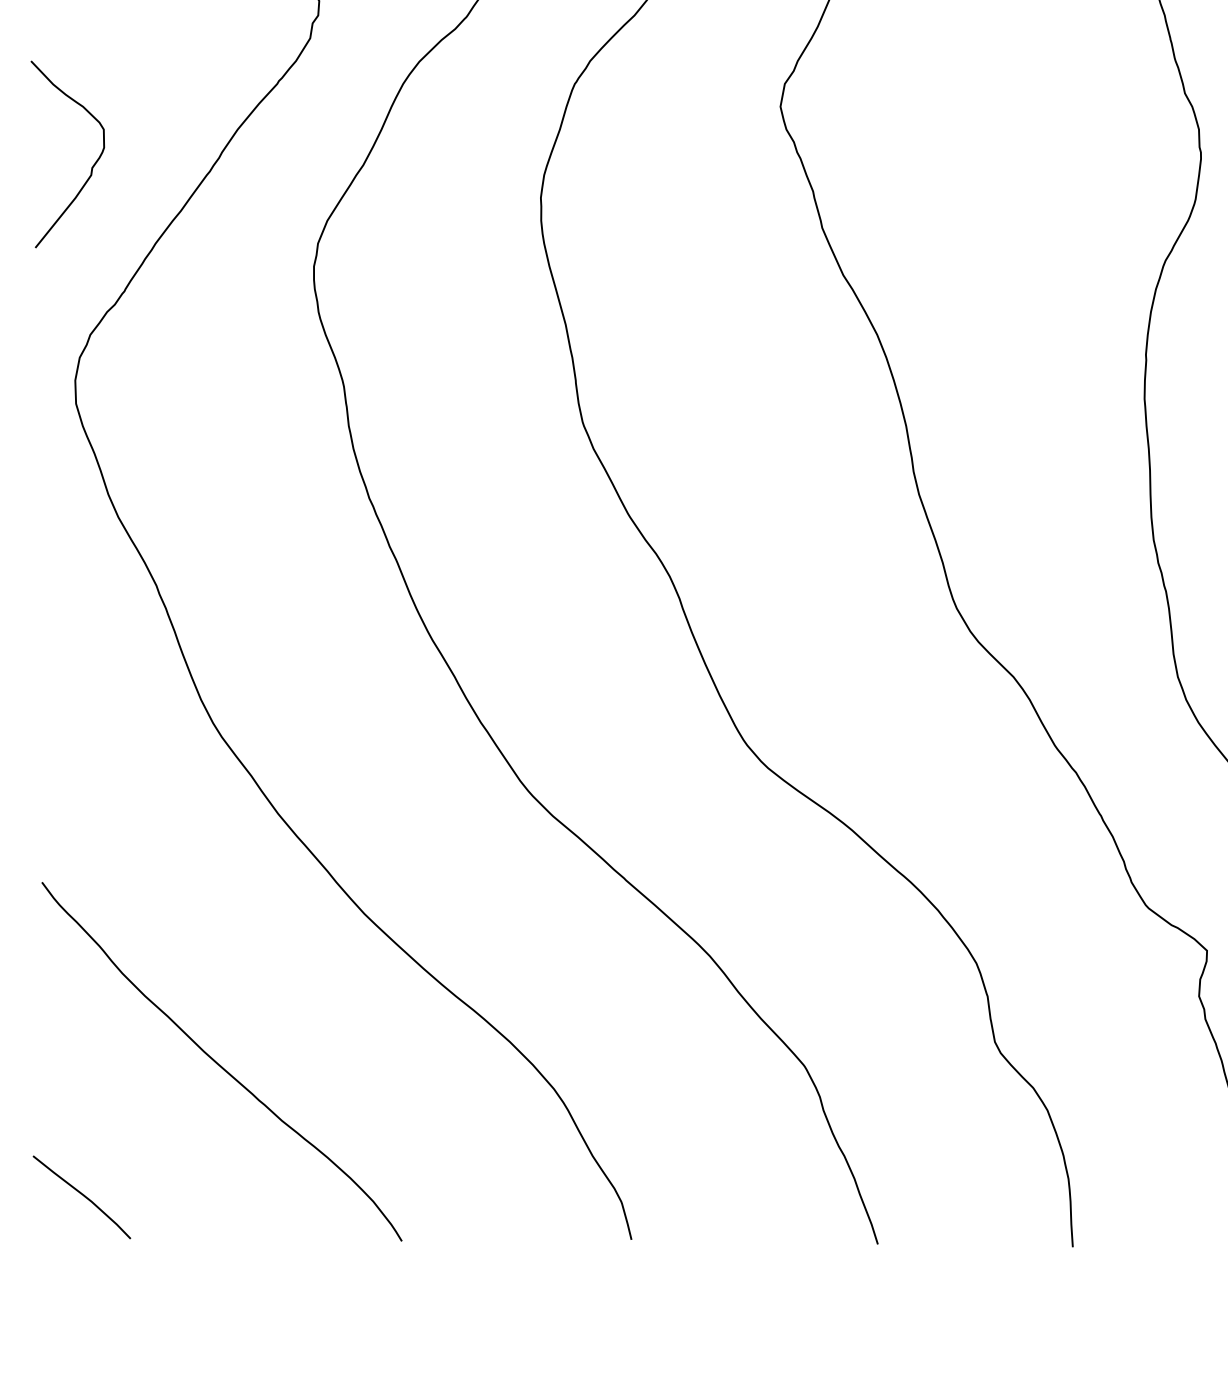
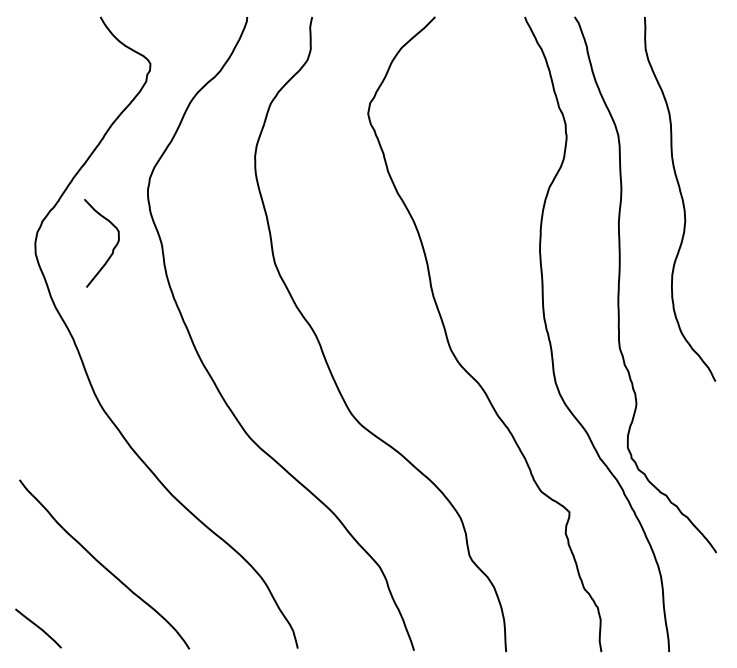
curve: (90, 167) -> (112, 249), moved

